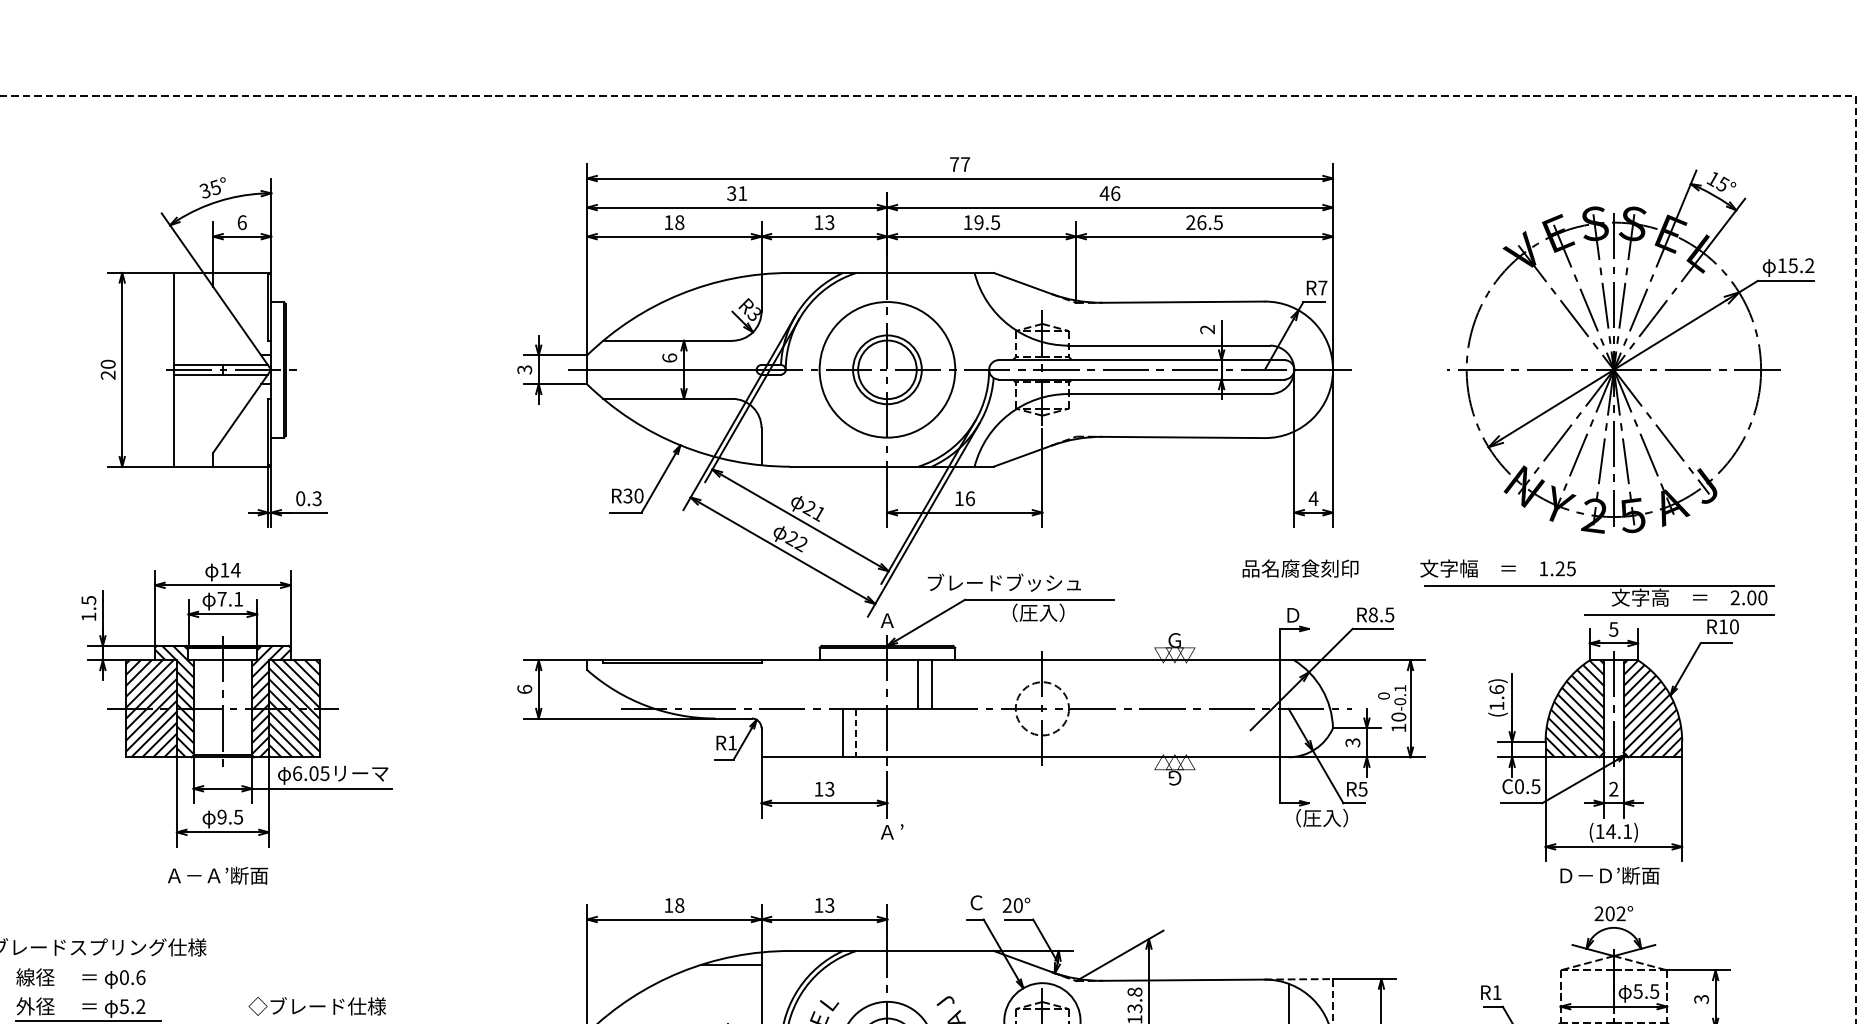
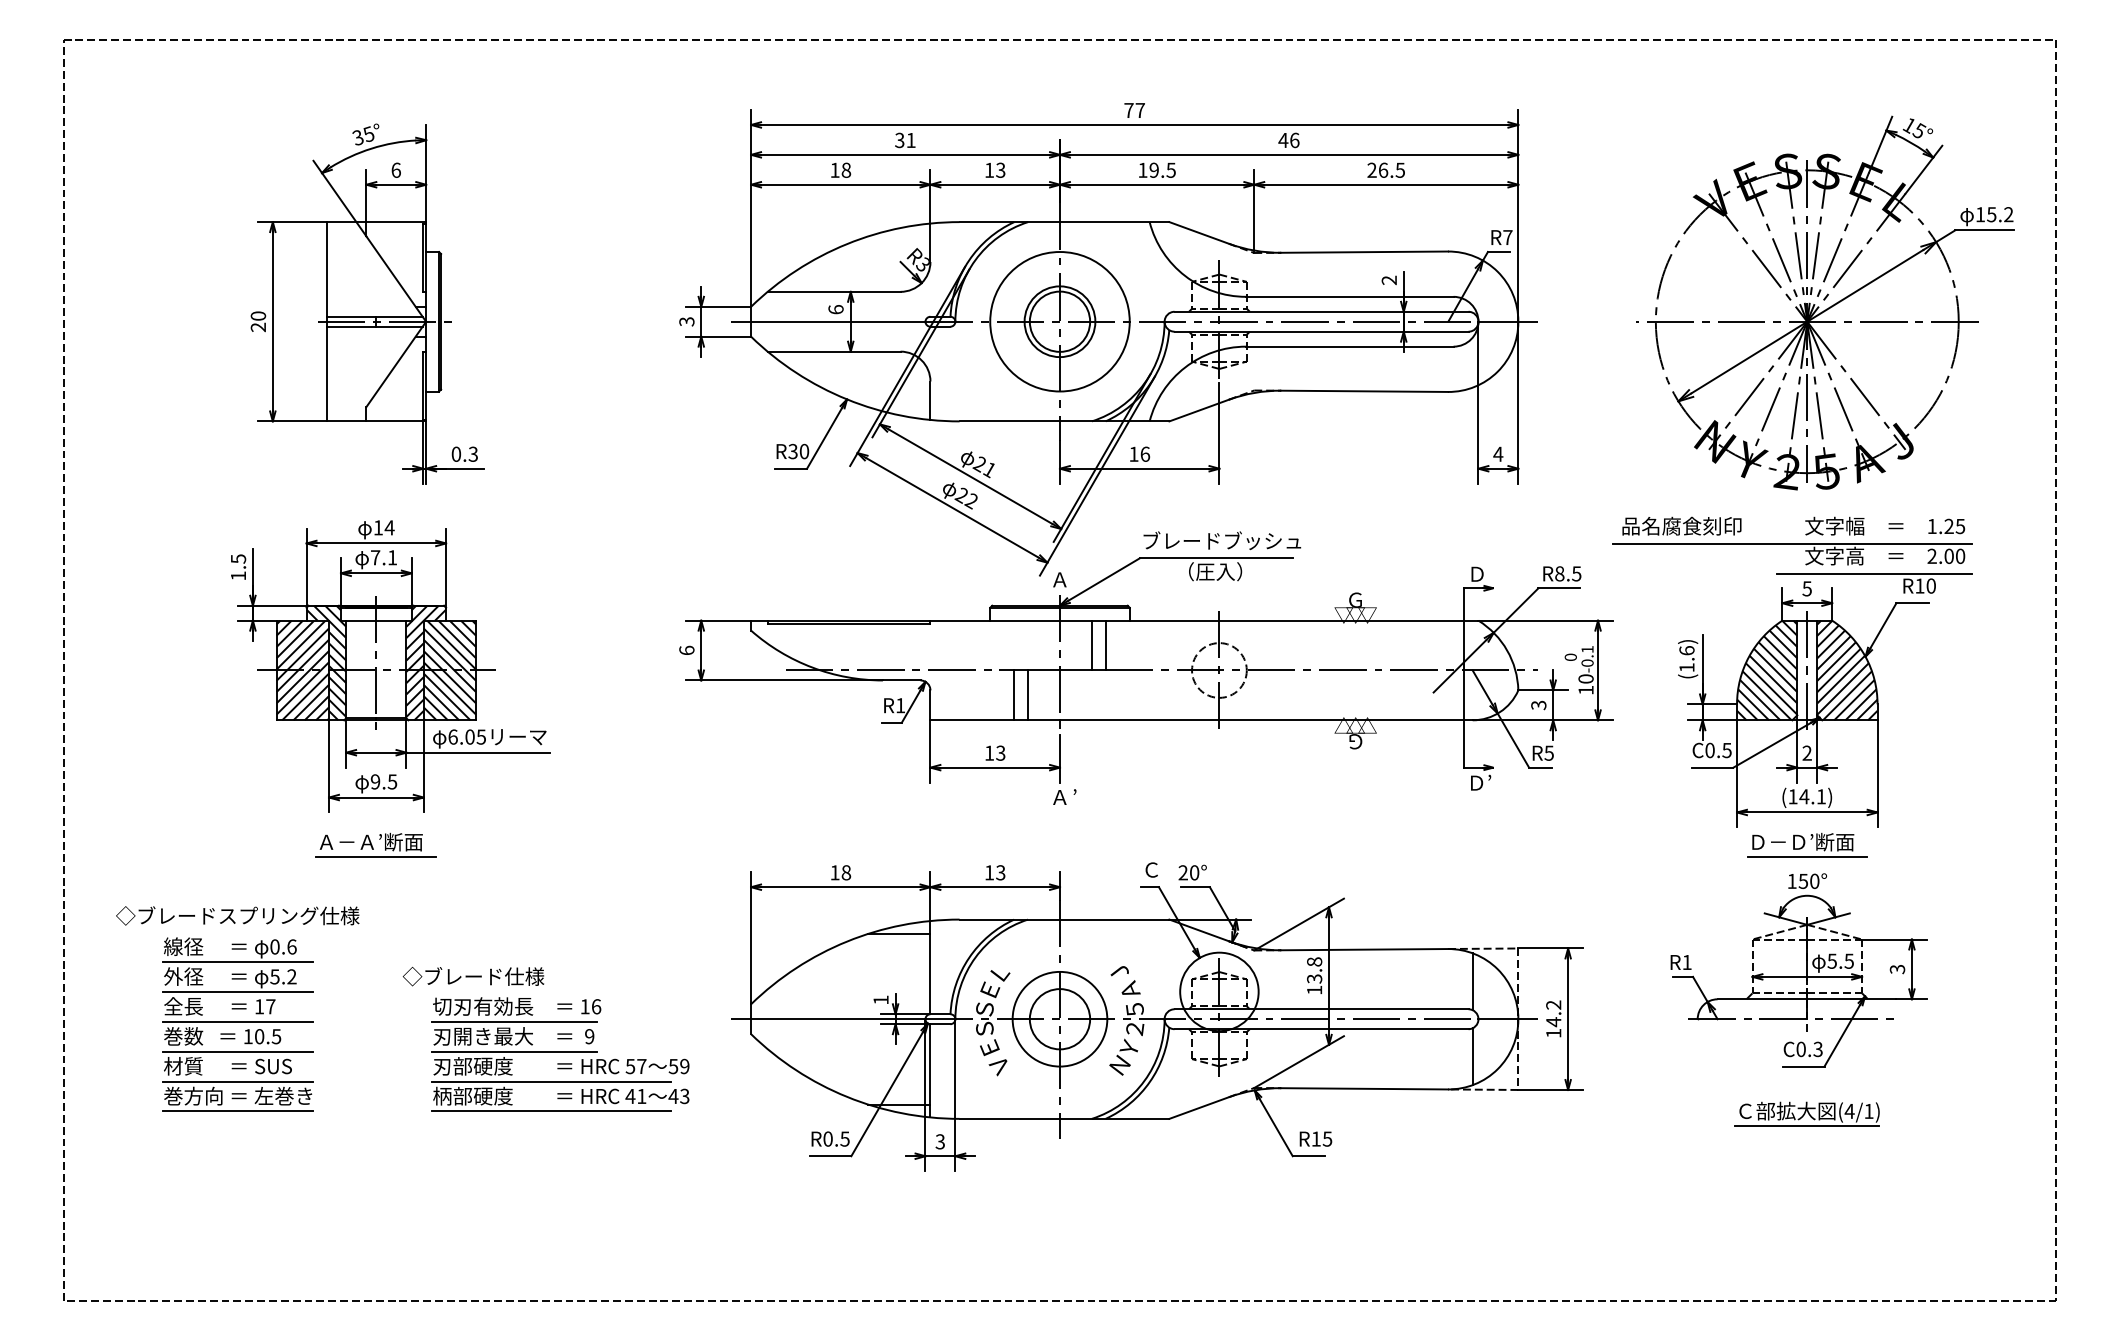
text: (1408, 567) -> (1793, 525), moved
text: (1004, 582) -> (1222, 540), moved
line: (856, 733) -> (1028, 695), dashed -> solid
text: (1317, 817) -> (1502, 782), （圧入） -> Ｄ’
line: (223, 890) -> (376, 857), added
line: (1613, 890) -> (1806, 857), added
text: (1610, 913) -> (1803, 881), 202° -> 150°
line: (87, 991) -> (237, 961), added

